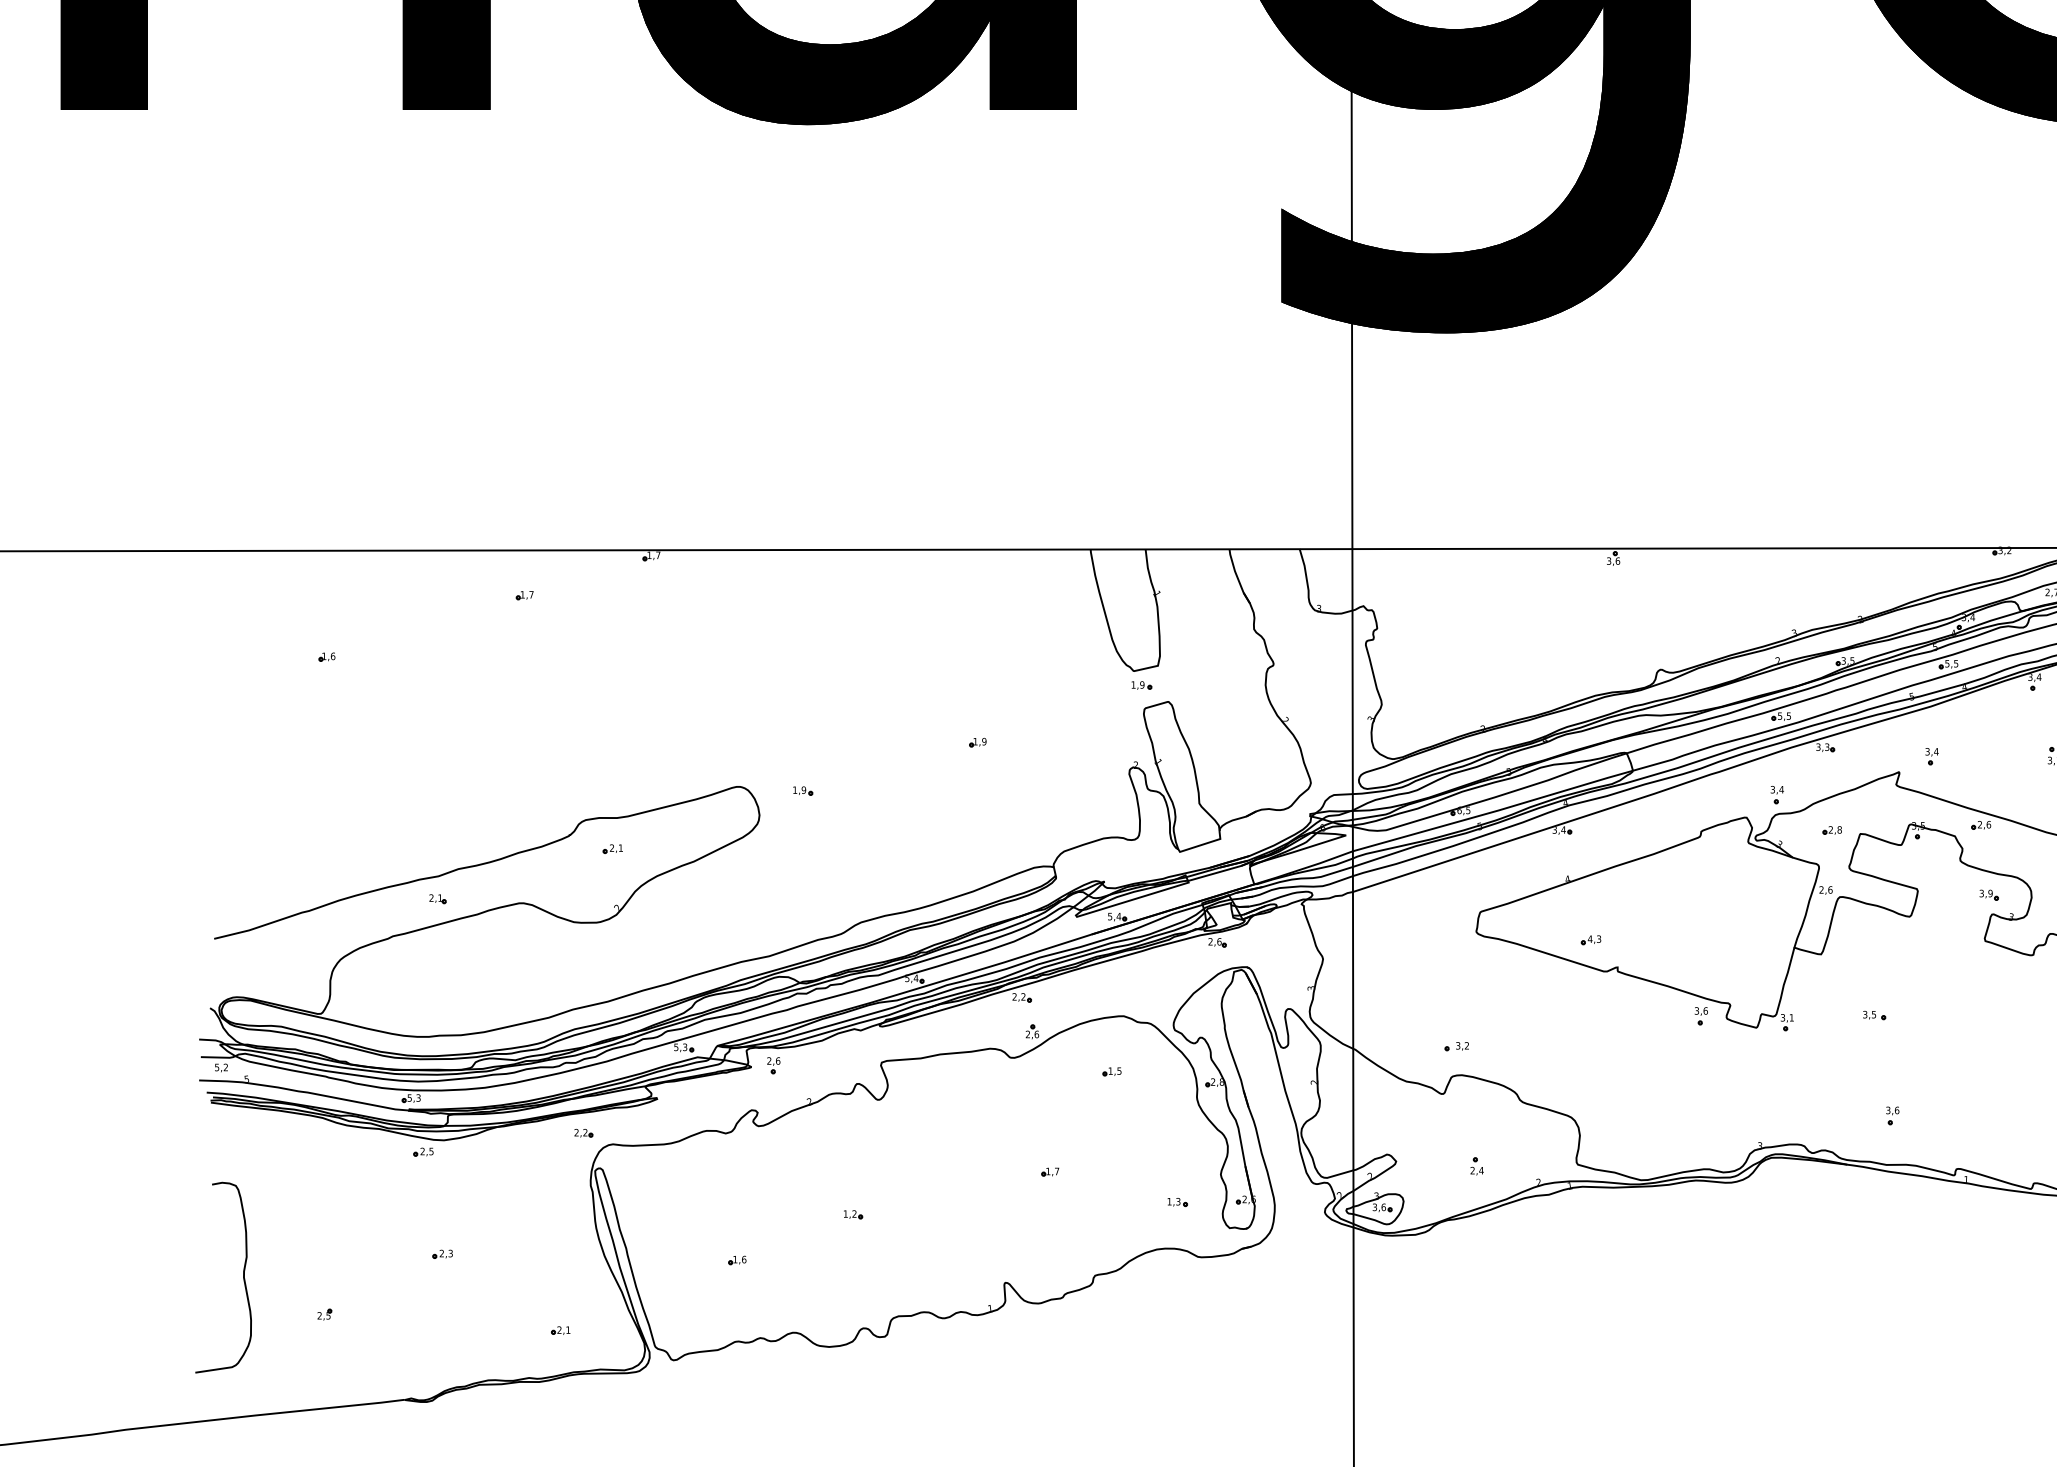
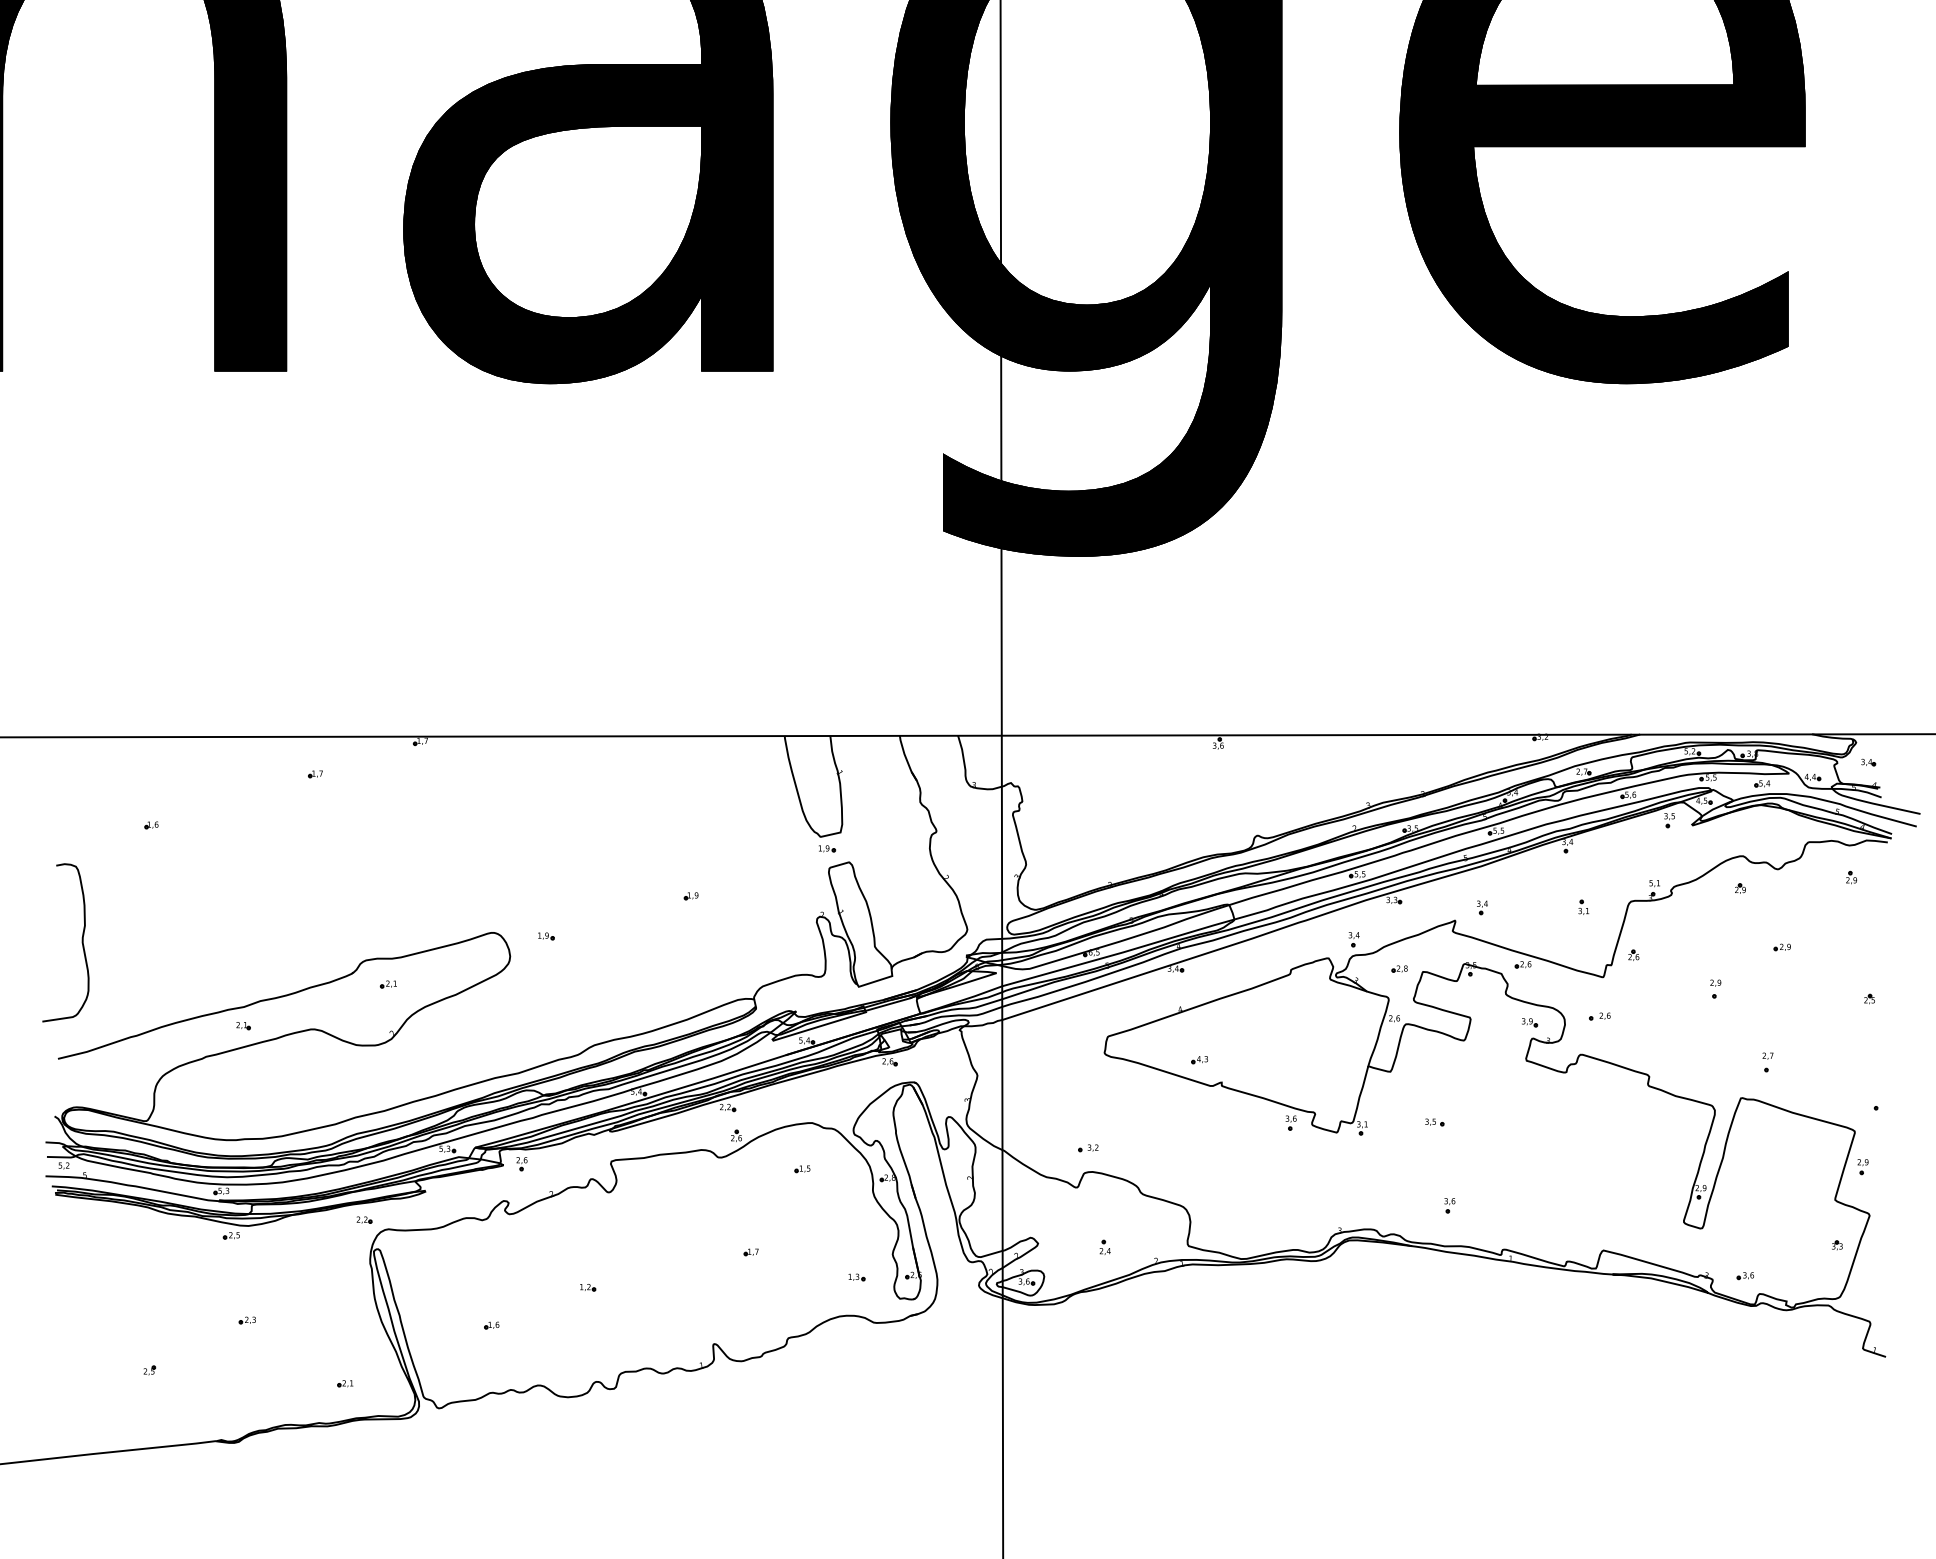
curve: (242, 1277) -> (81, 942), moved

